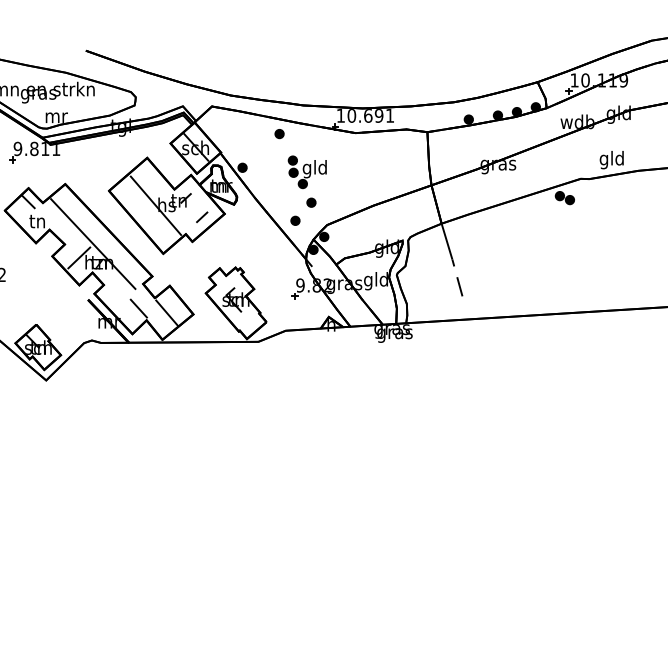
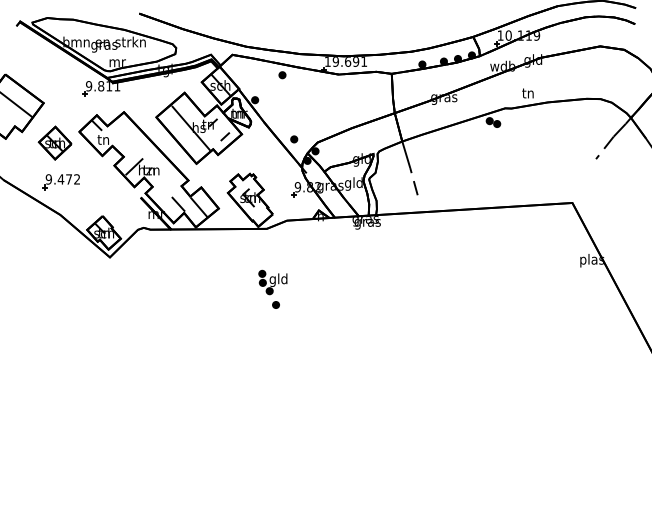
text: (351, 115) -> (335, 61), 10.691 -> 19.691
text: (610, 160) -> (527, 94), gld -> tn
part: (306, 180) -> (272, 288), moved
line: (92, 243) -> (144, 156), removed

